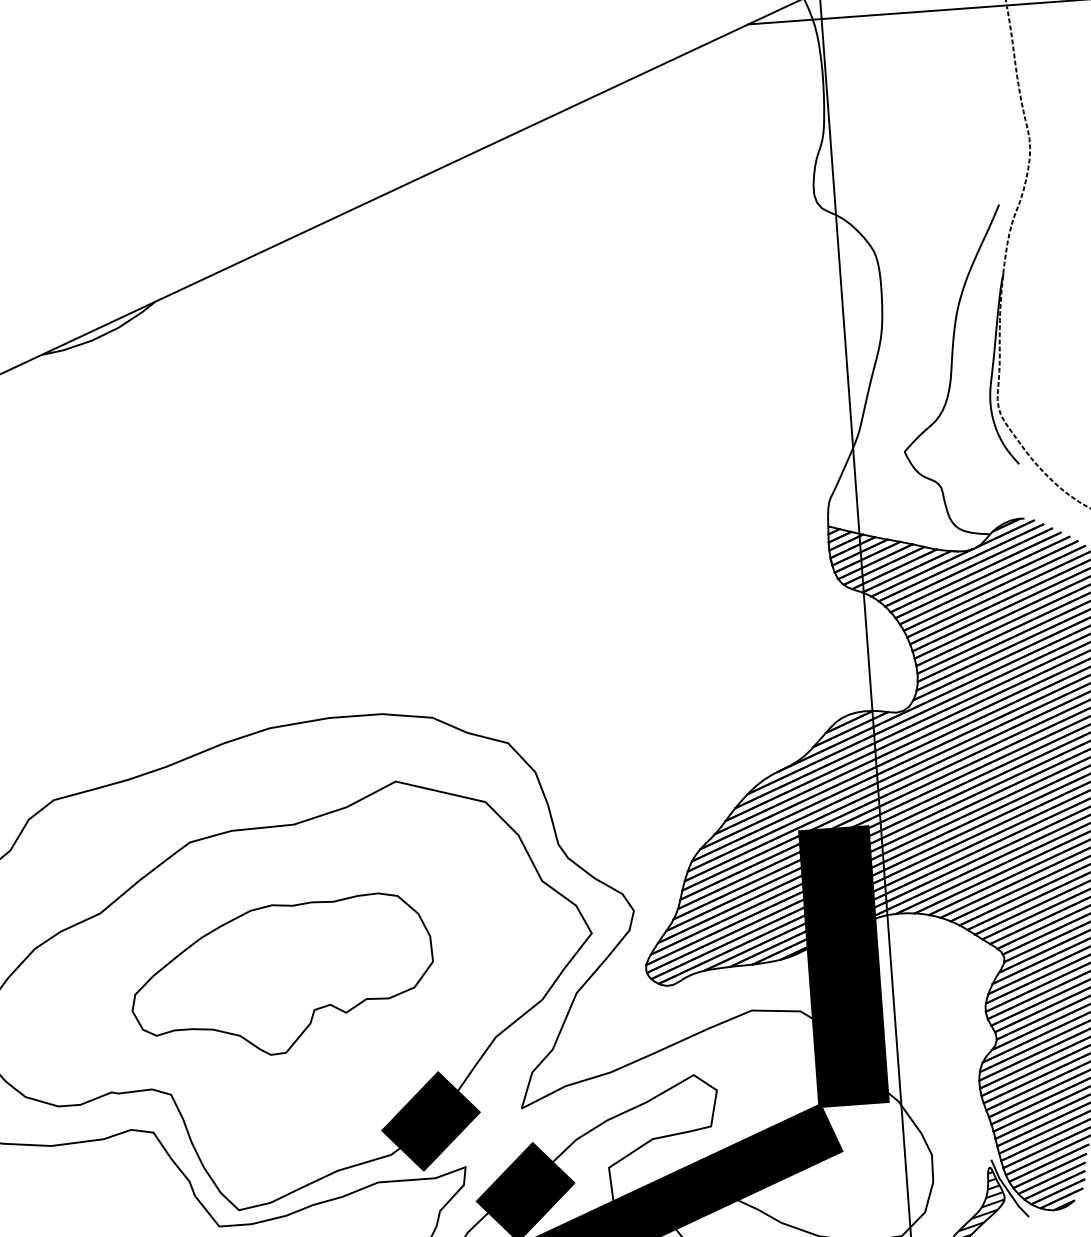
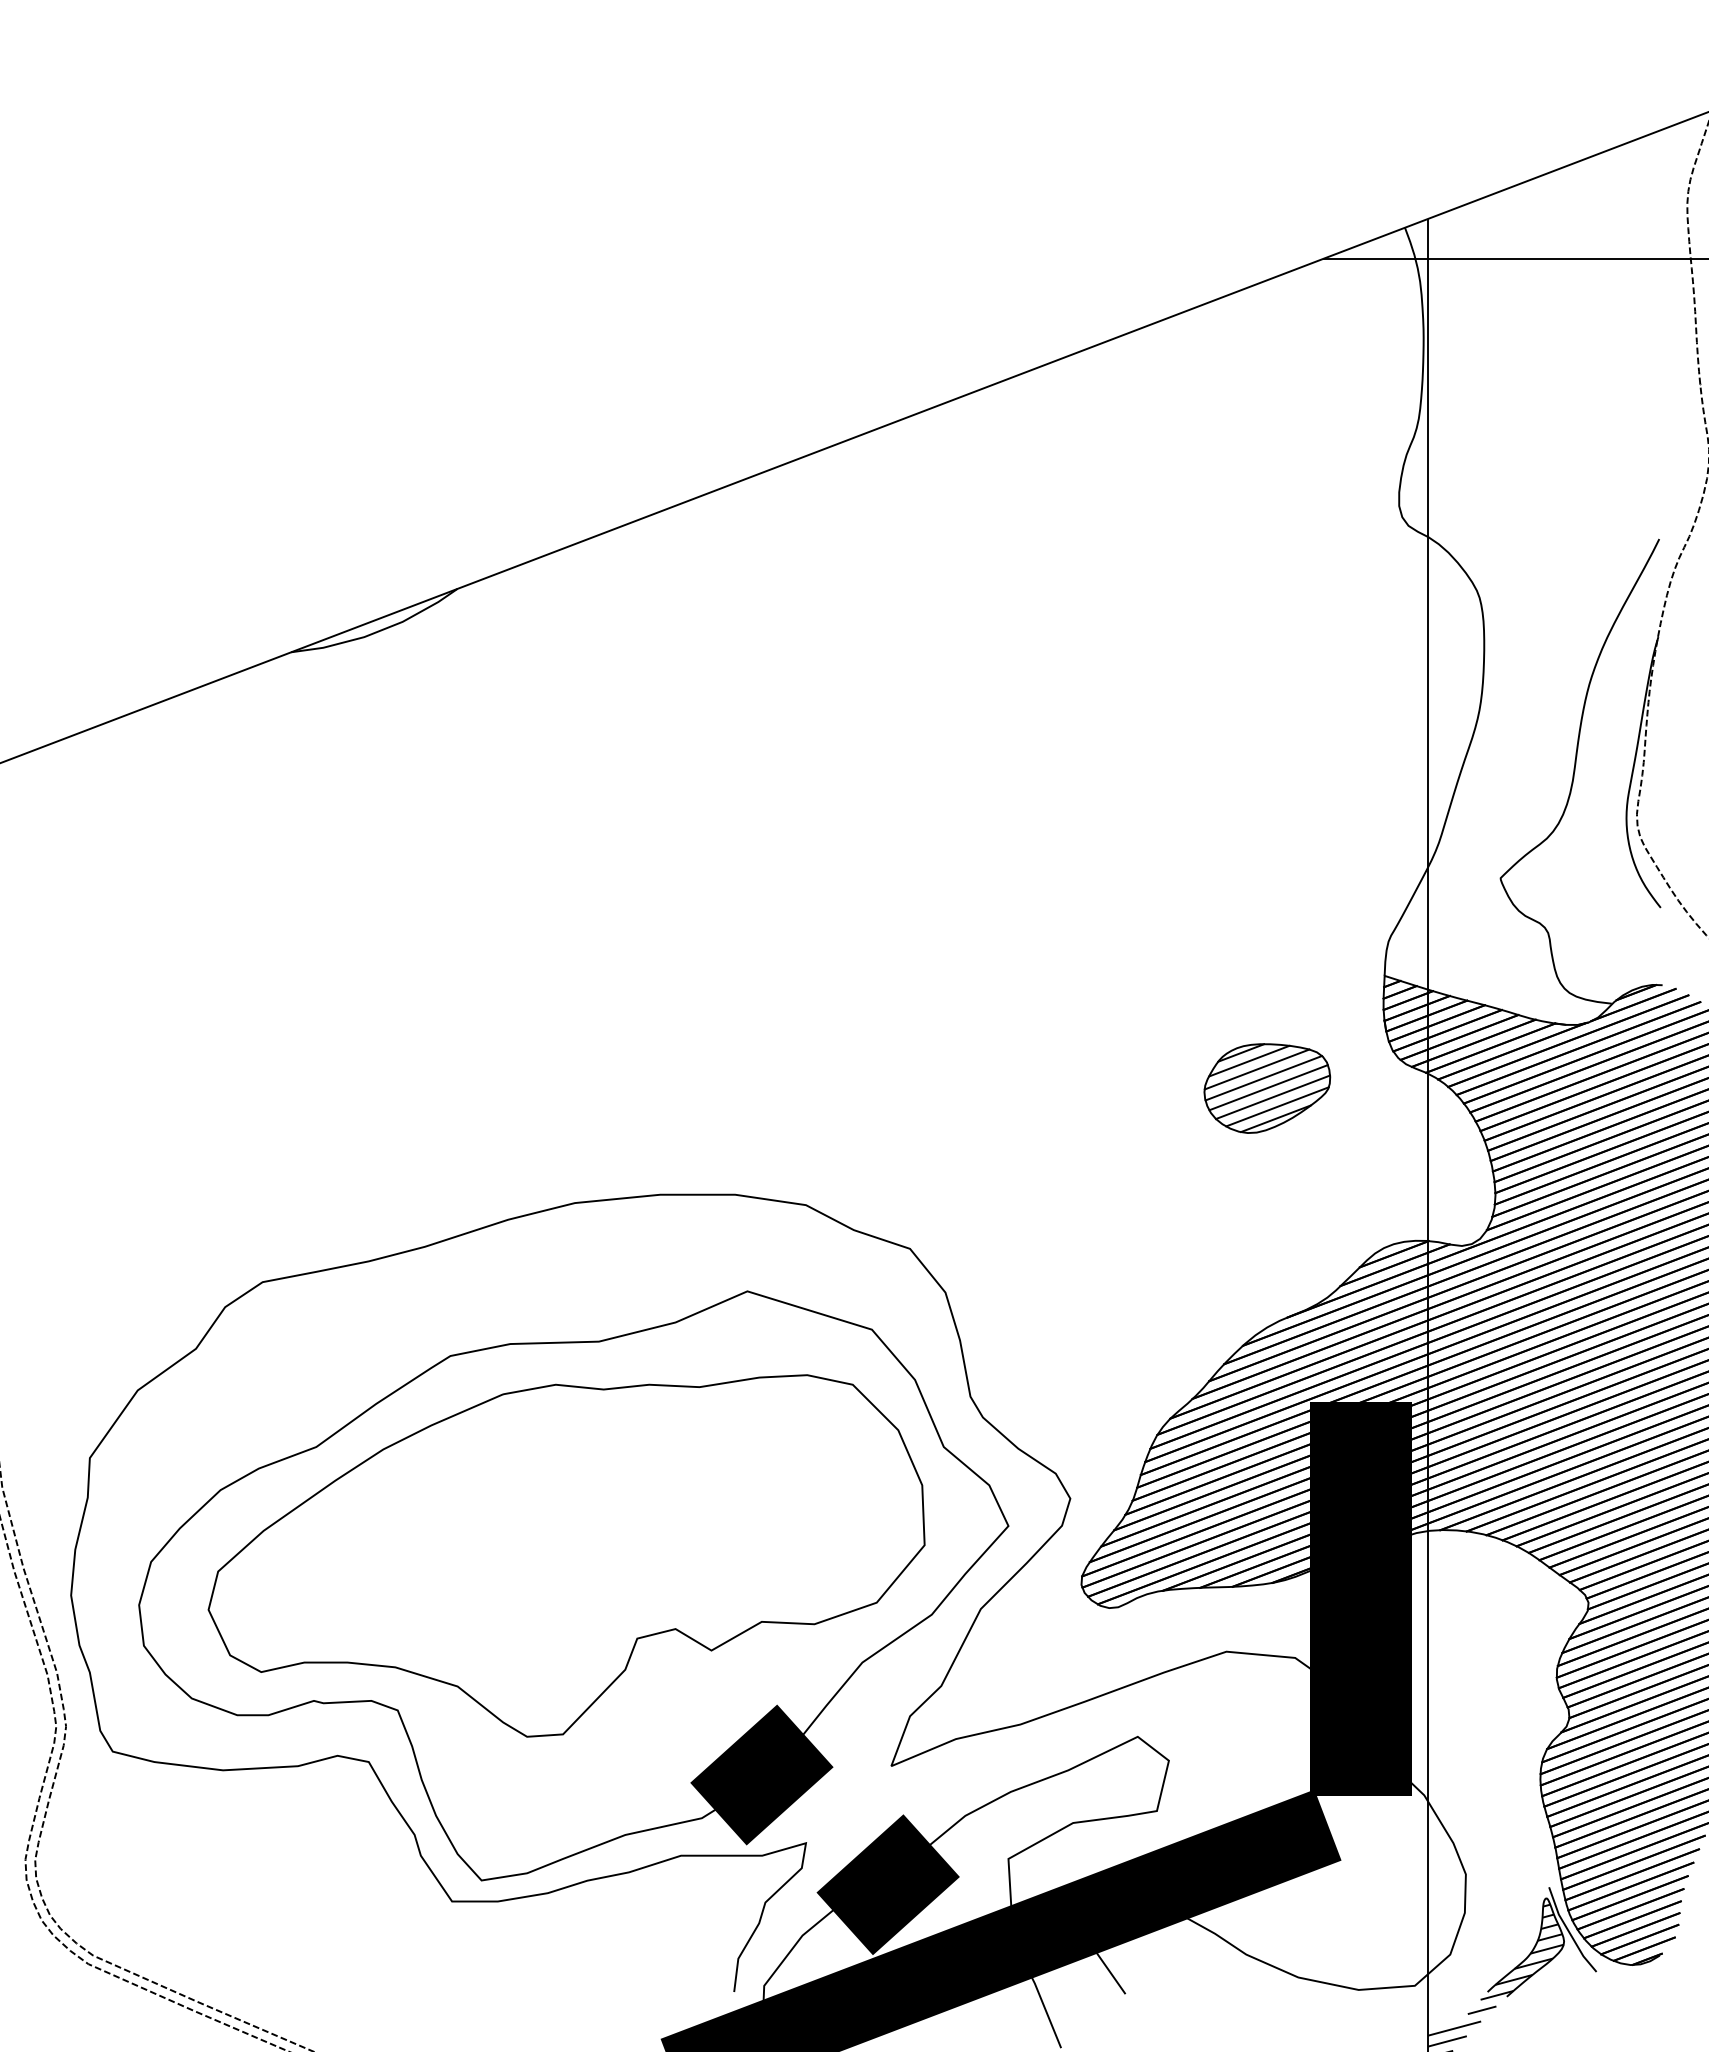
part: (751, 611) -> (1267, 1088), added
part: (282, 976) -> (566, 1555), size x1.67

